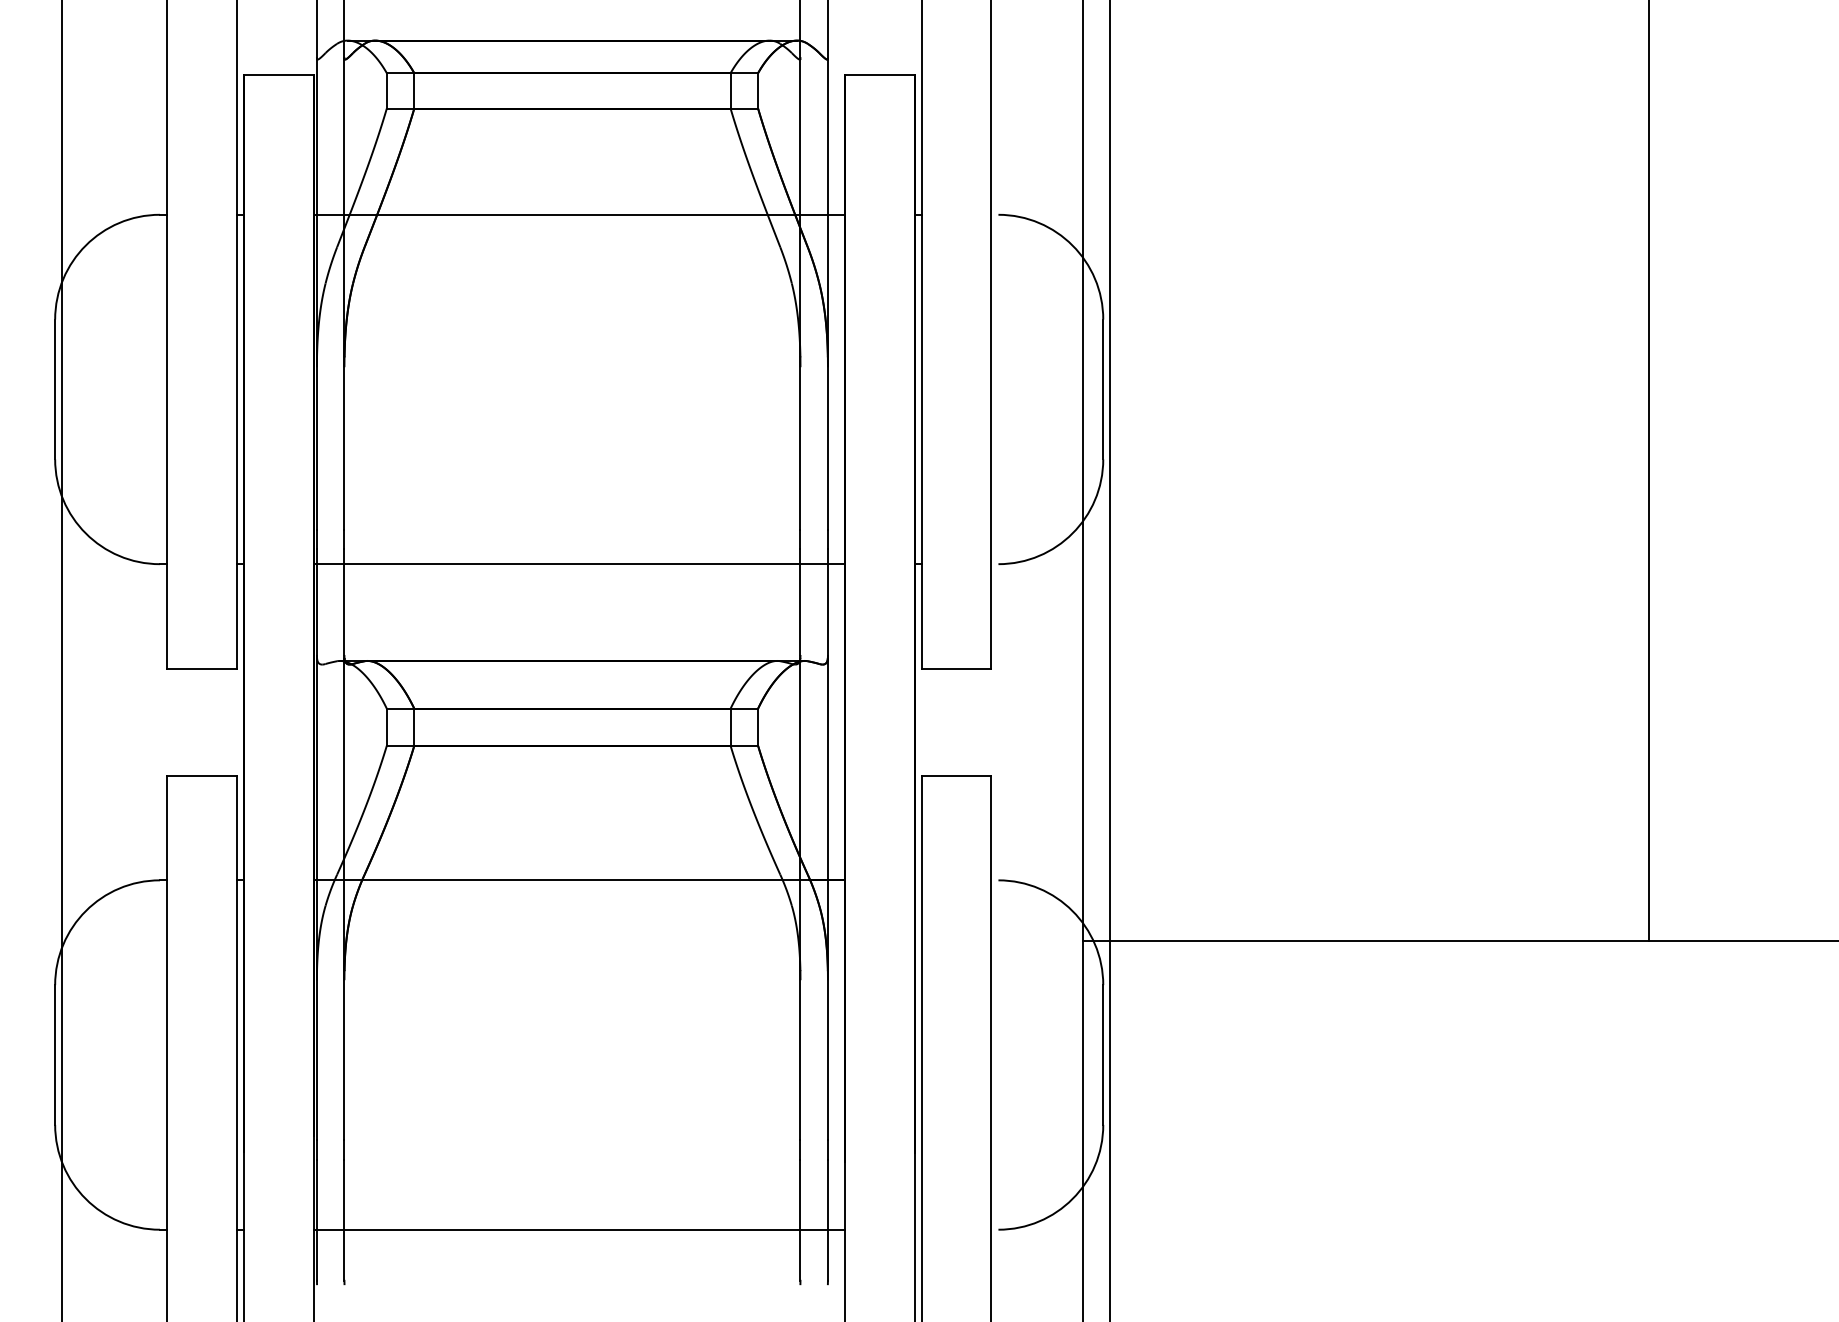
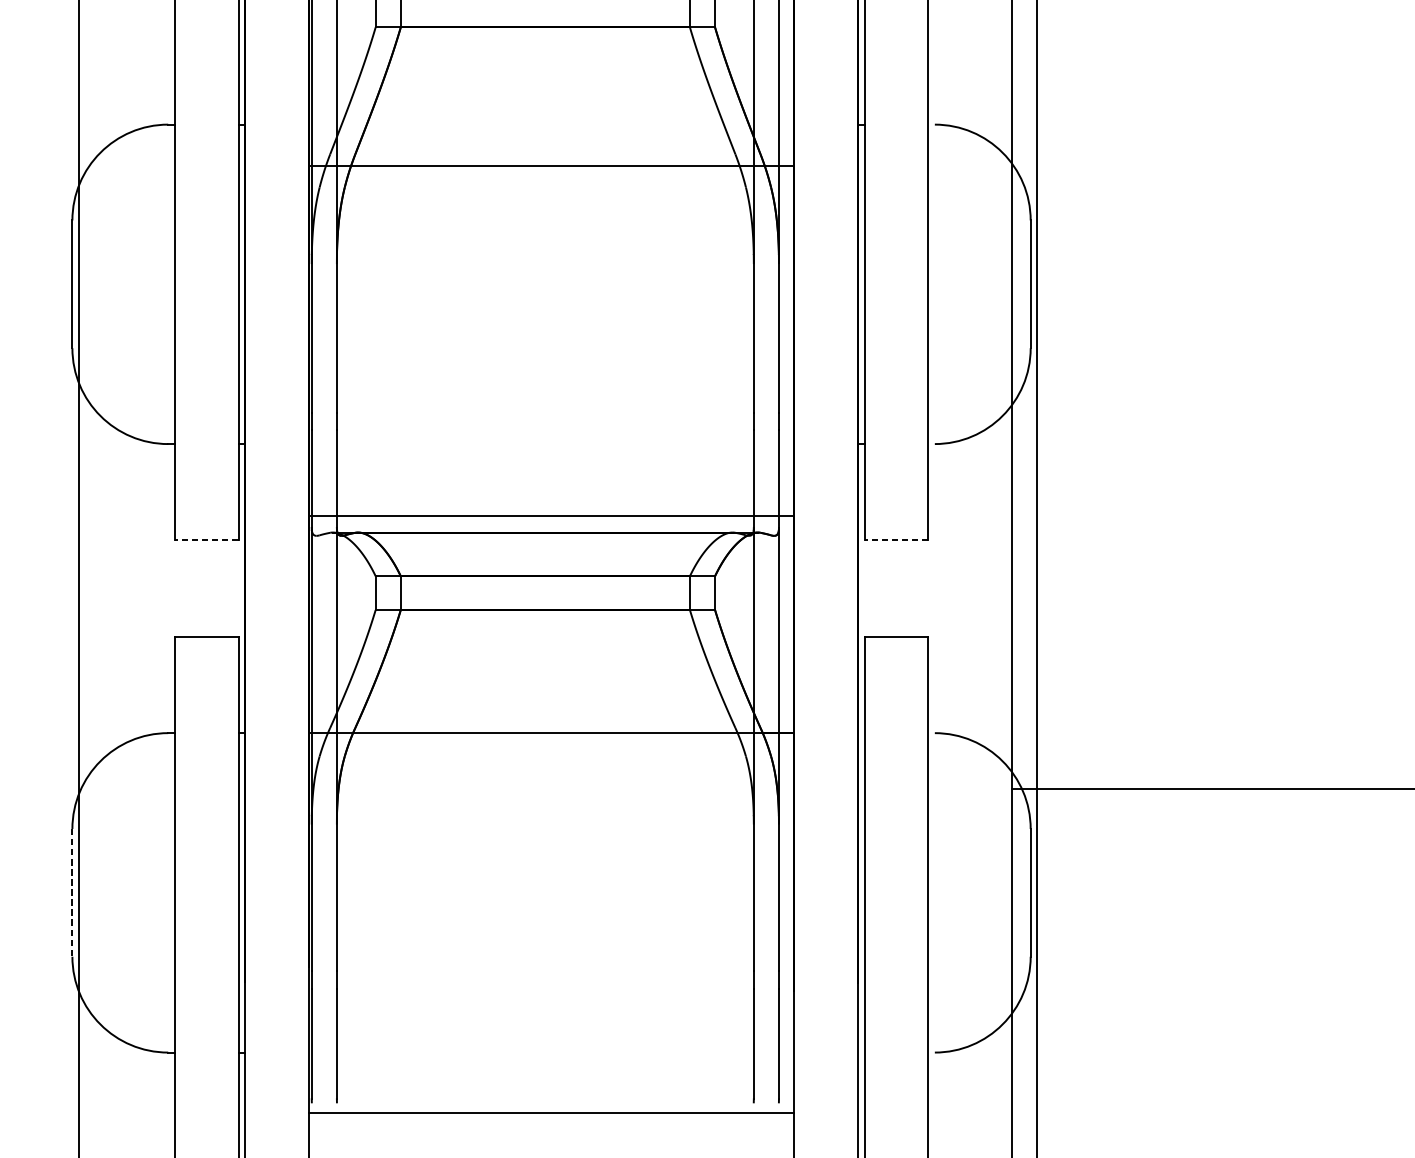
line: (578, 214) -> (550, 165), moved
line: (578, 564) -> (550, 516), moved
line: (201, 668) -> (206, 539), solid -> dashed
line: (956, 668) -> (896, 539), solid -> dashed
line: (55, 1055) -> (72, 893), solid -> dashed
line: (578, 1229) -> (550, 1112), moved

